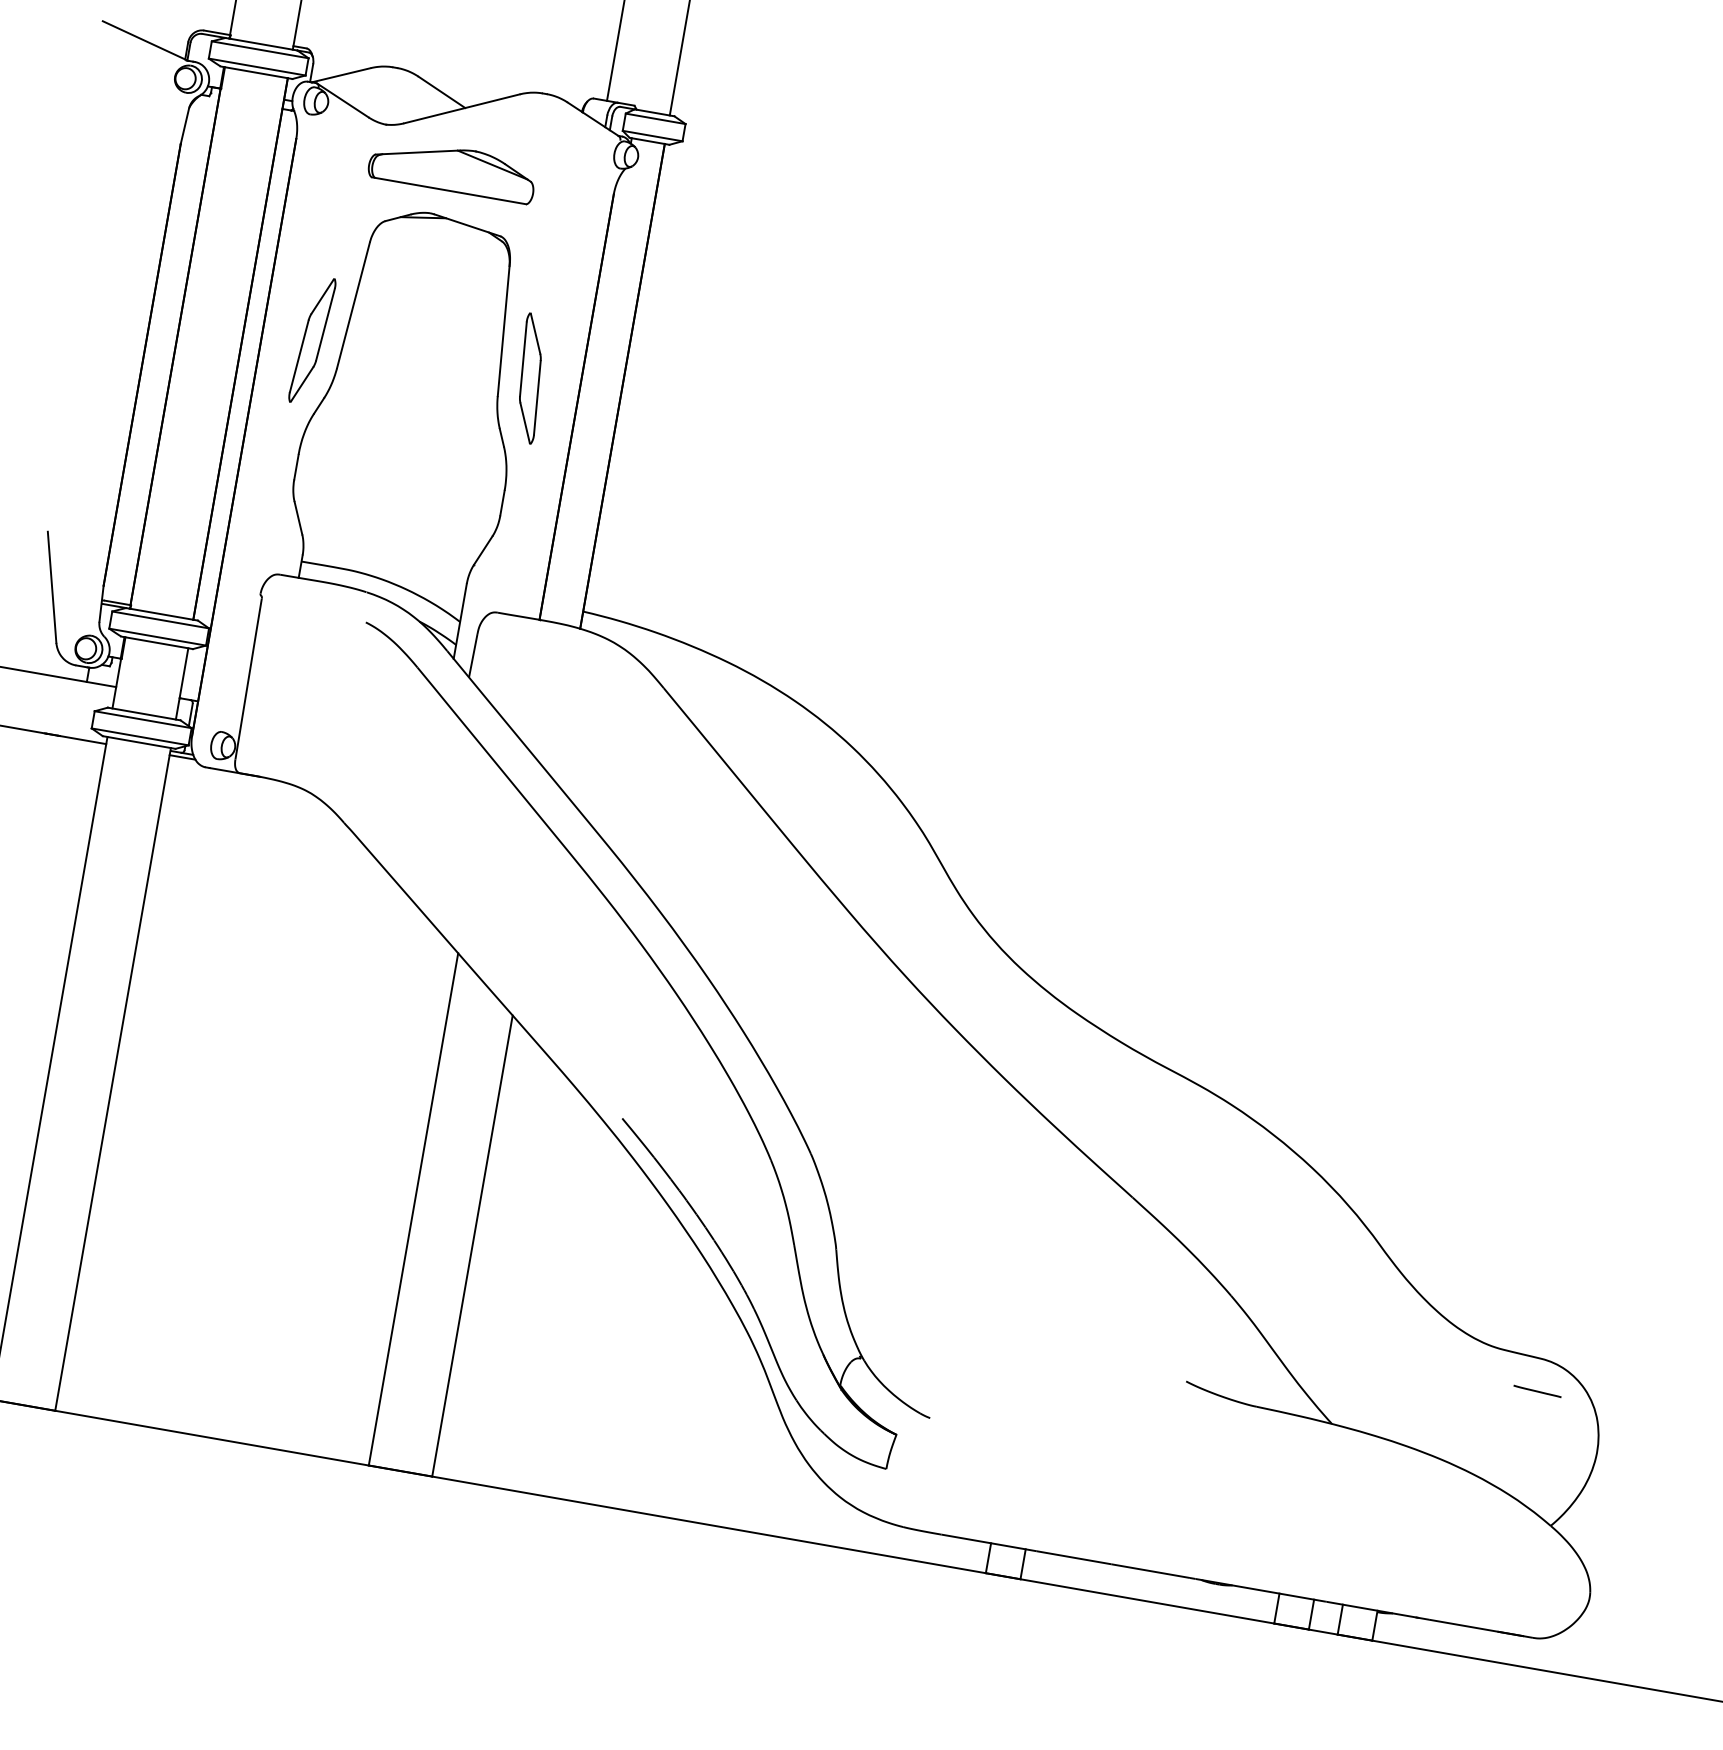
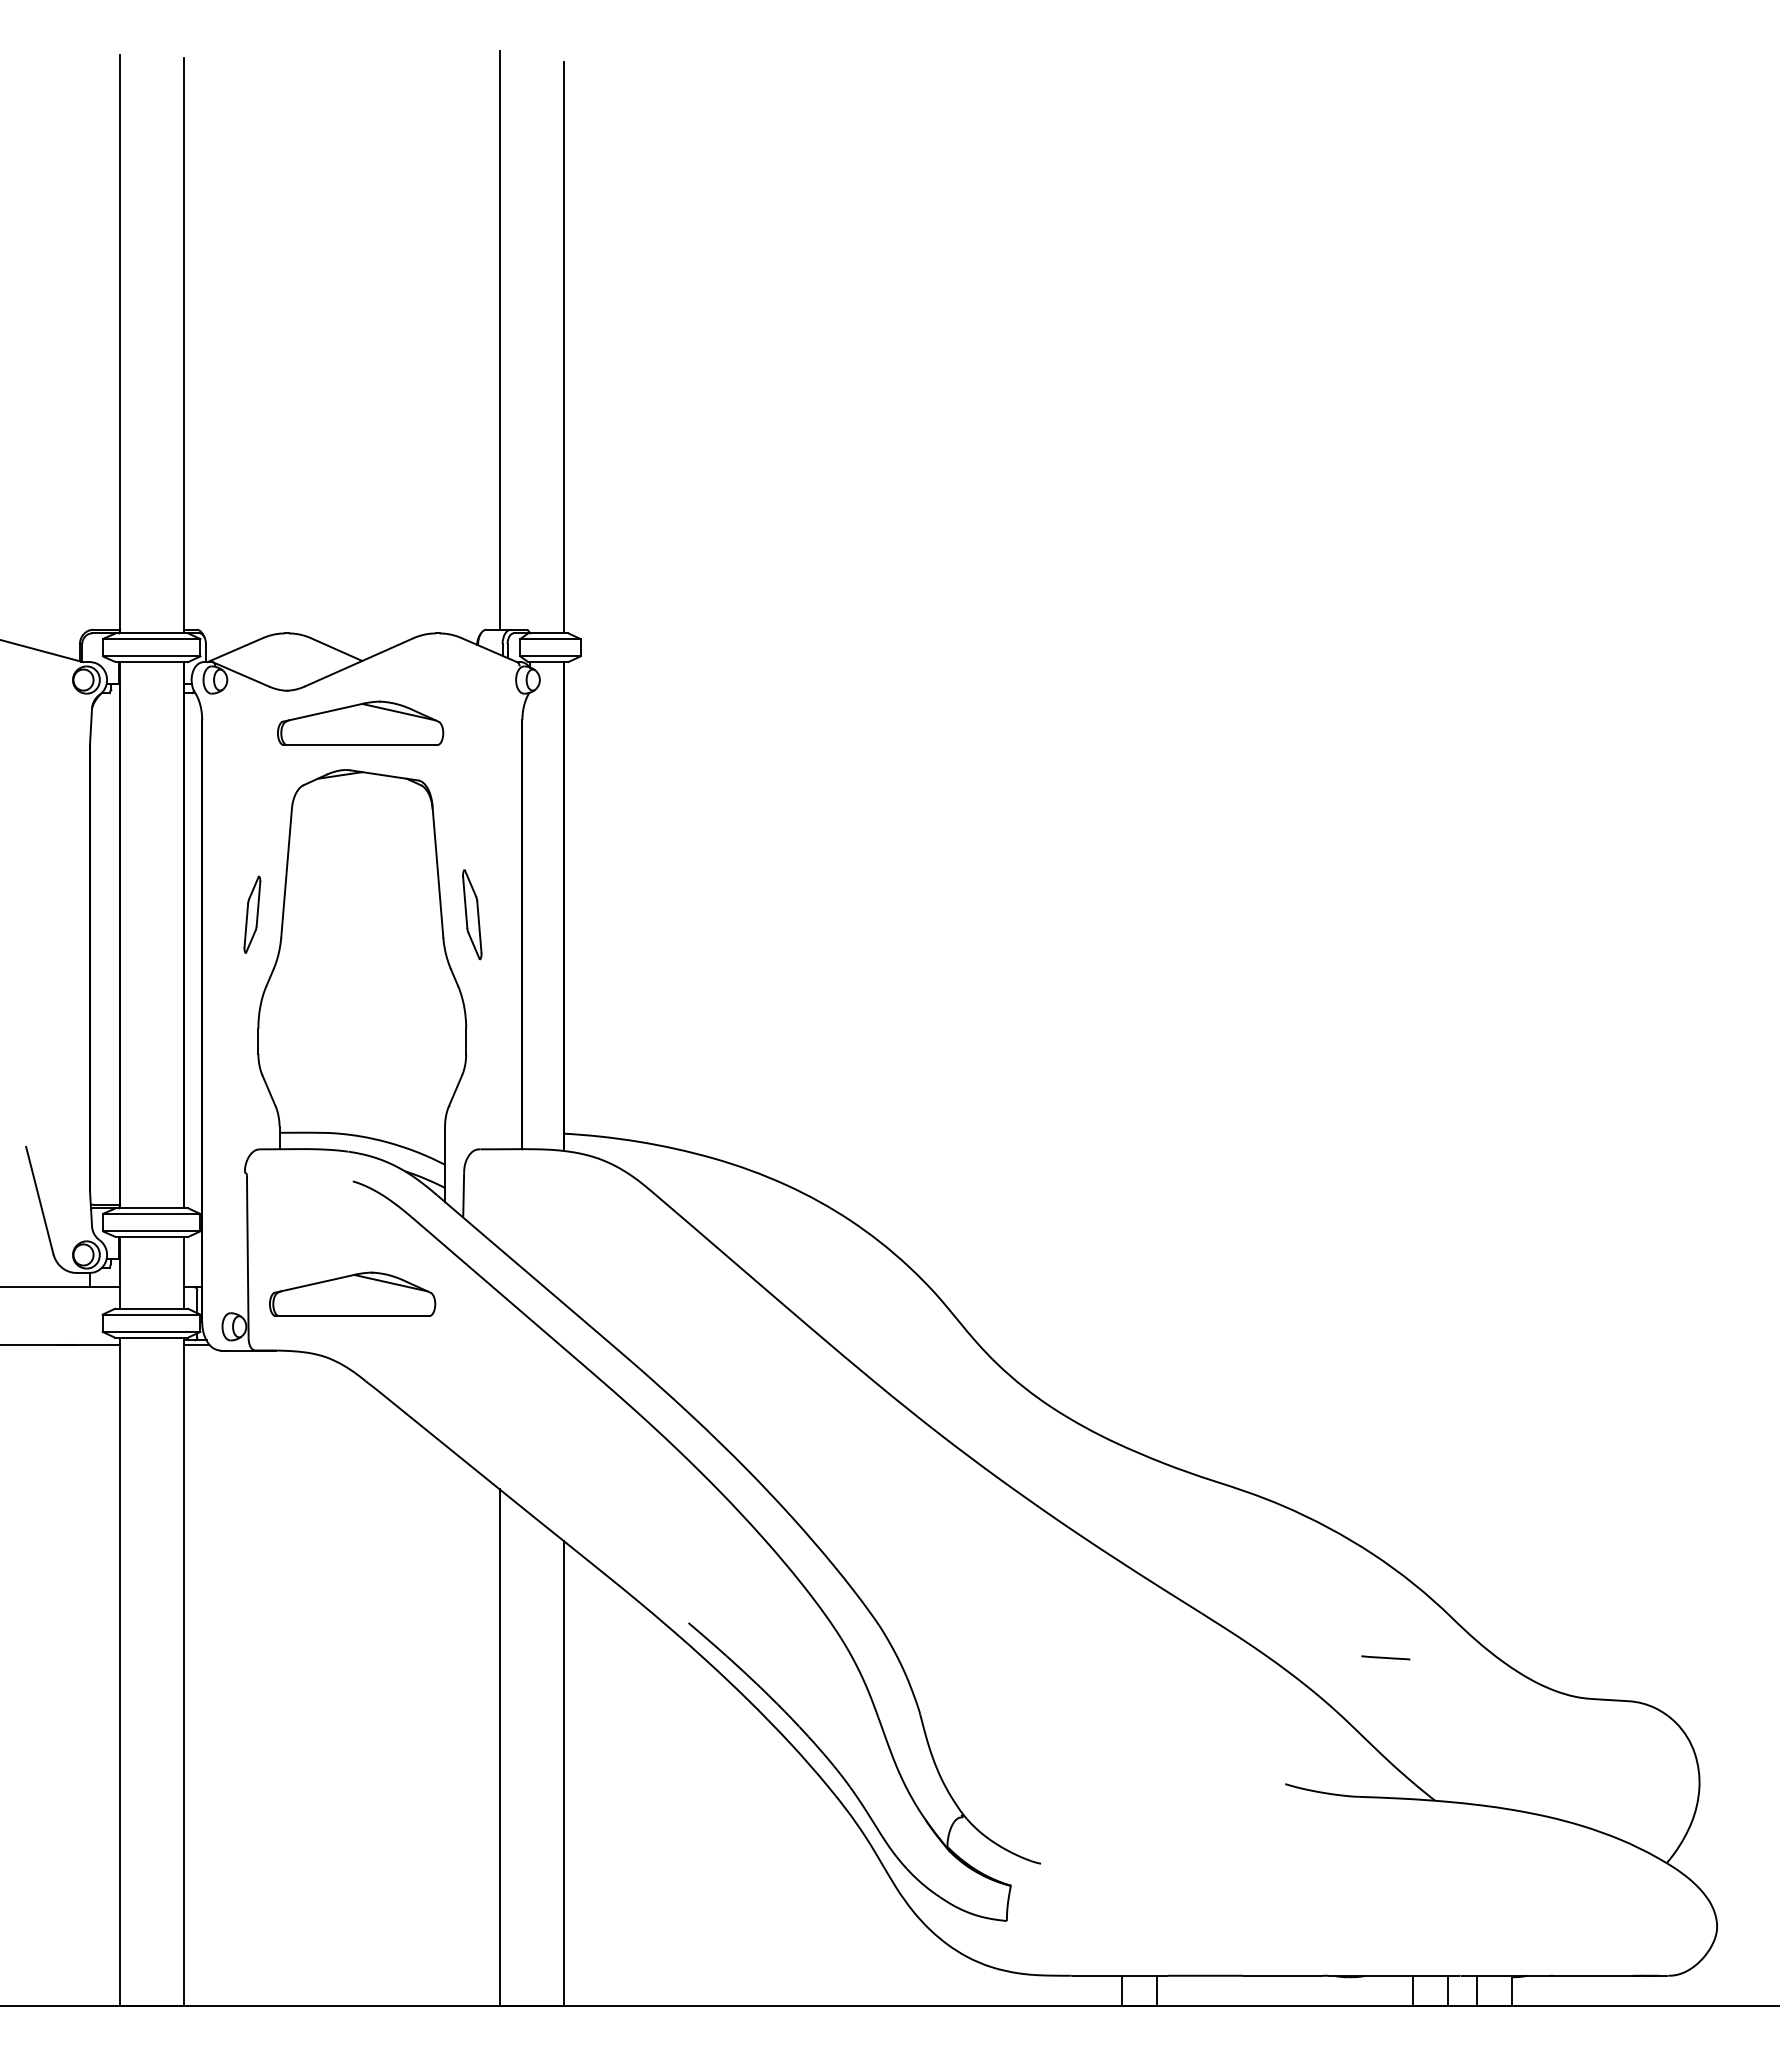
part: (312, 340) -> (252, 914), size x0.6
part: (530, 378) -> (472, 914), size x0.7
part: (346, 733) -> (352, 1293), added
line: (1537, 1391) -> (1385, 1657), moved

